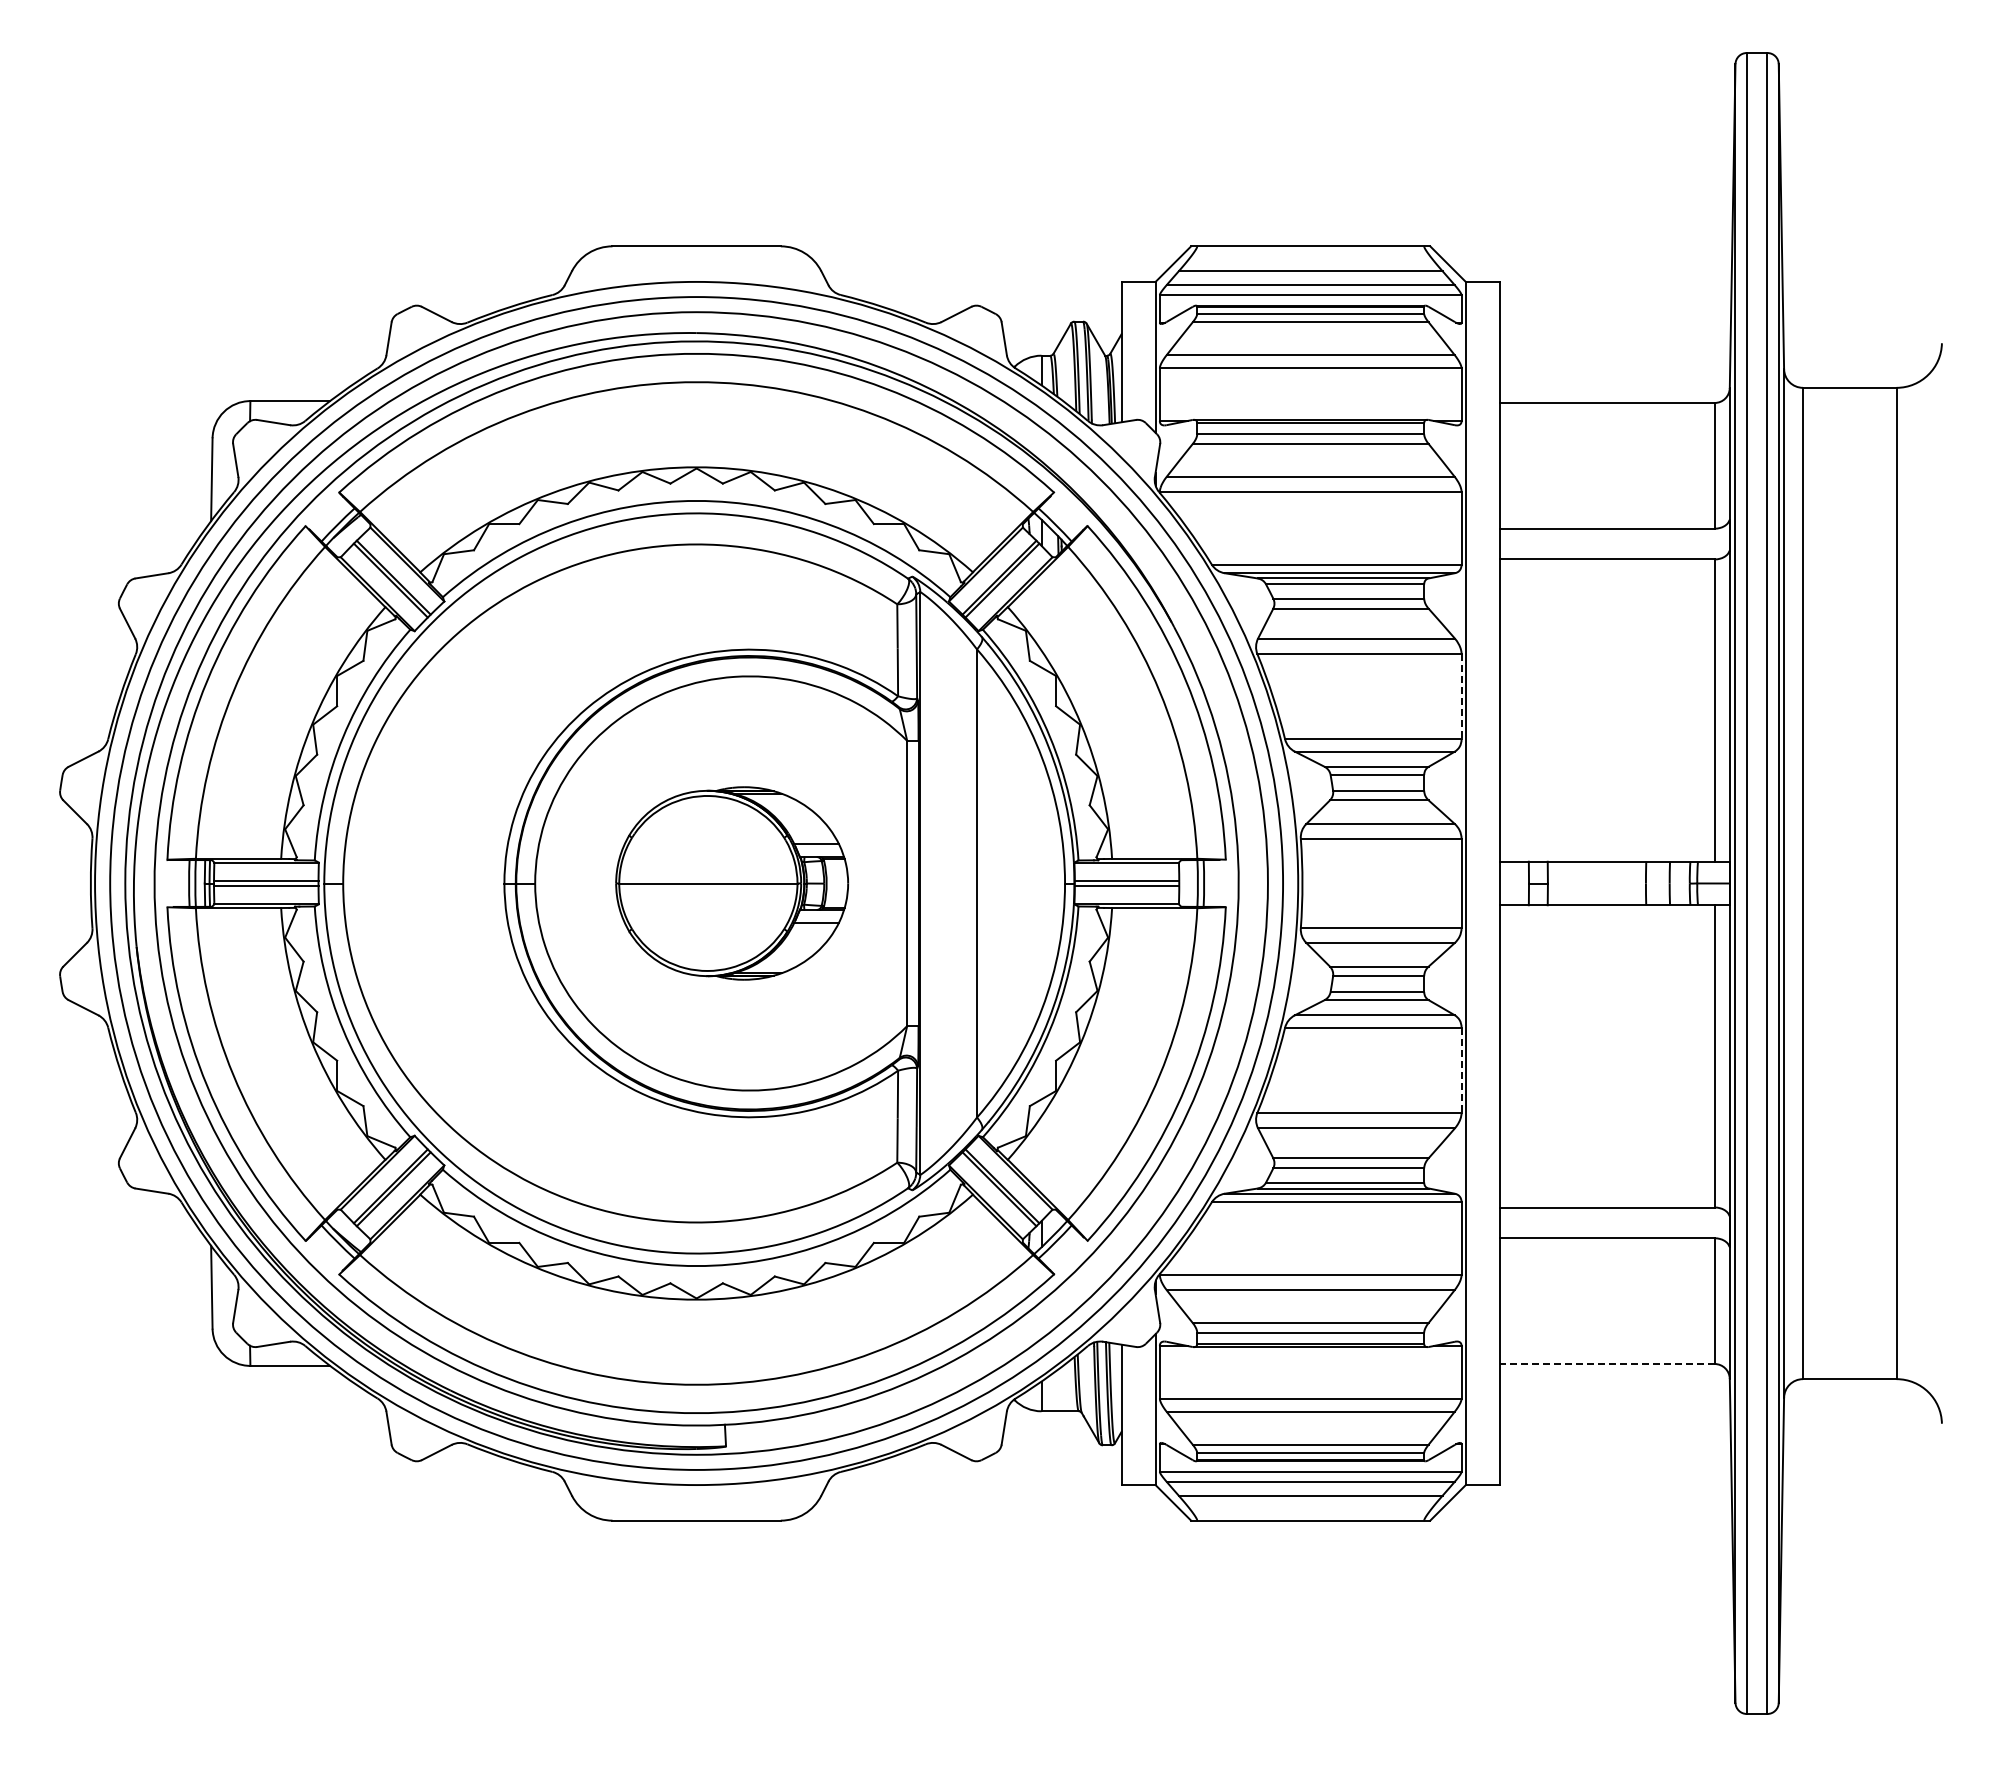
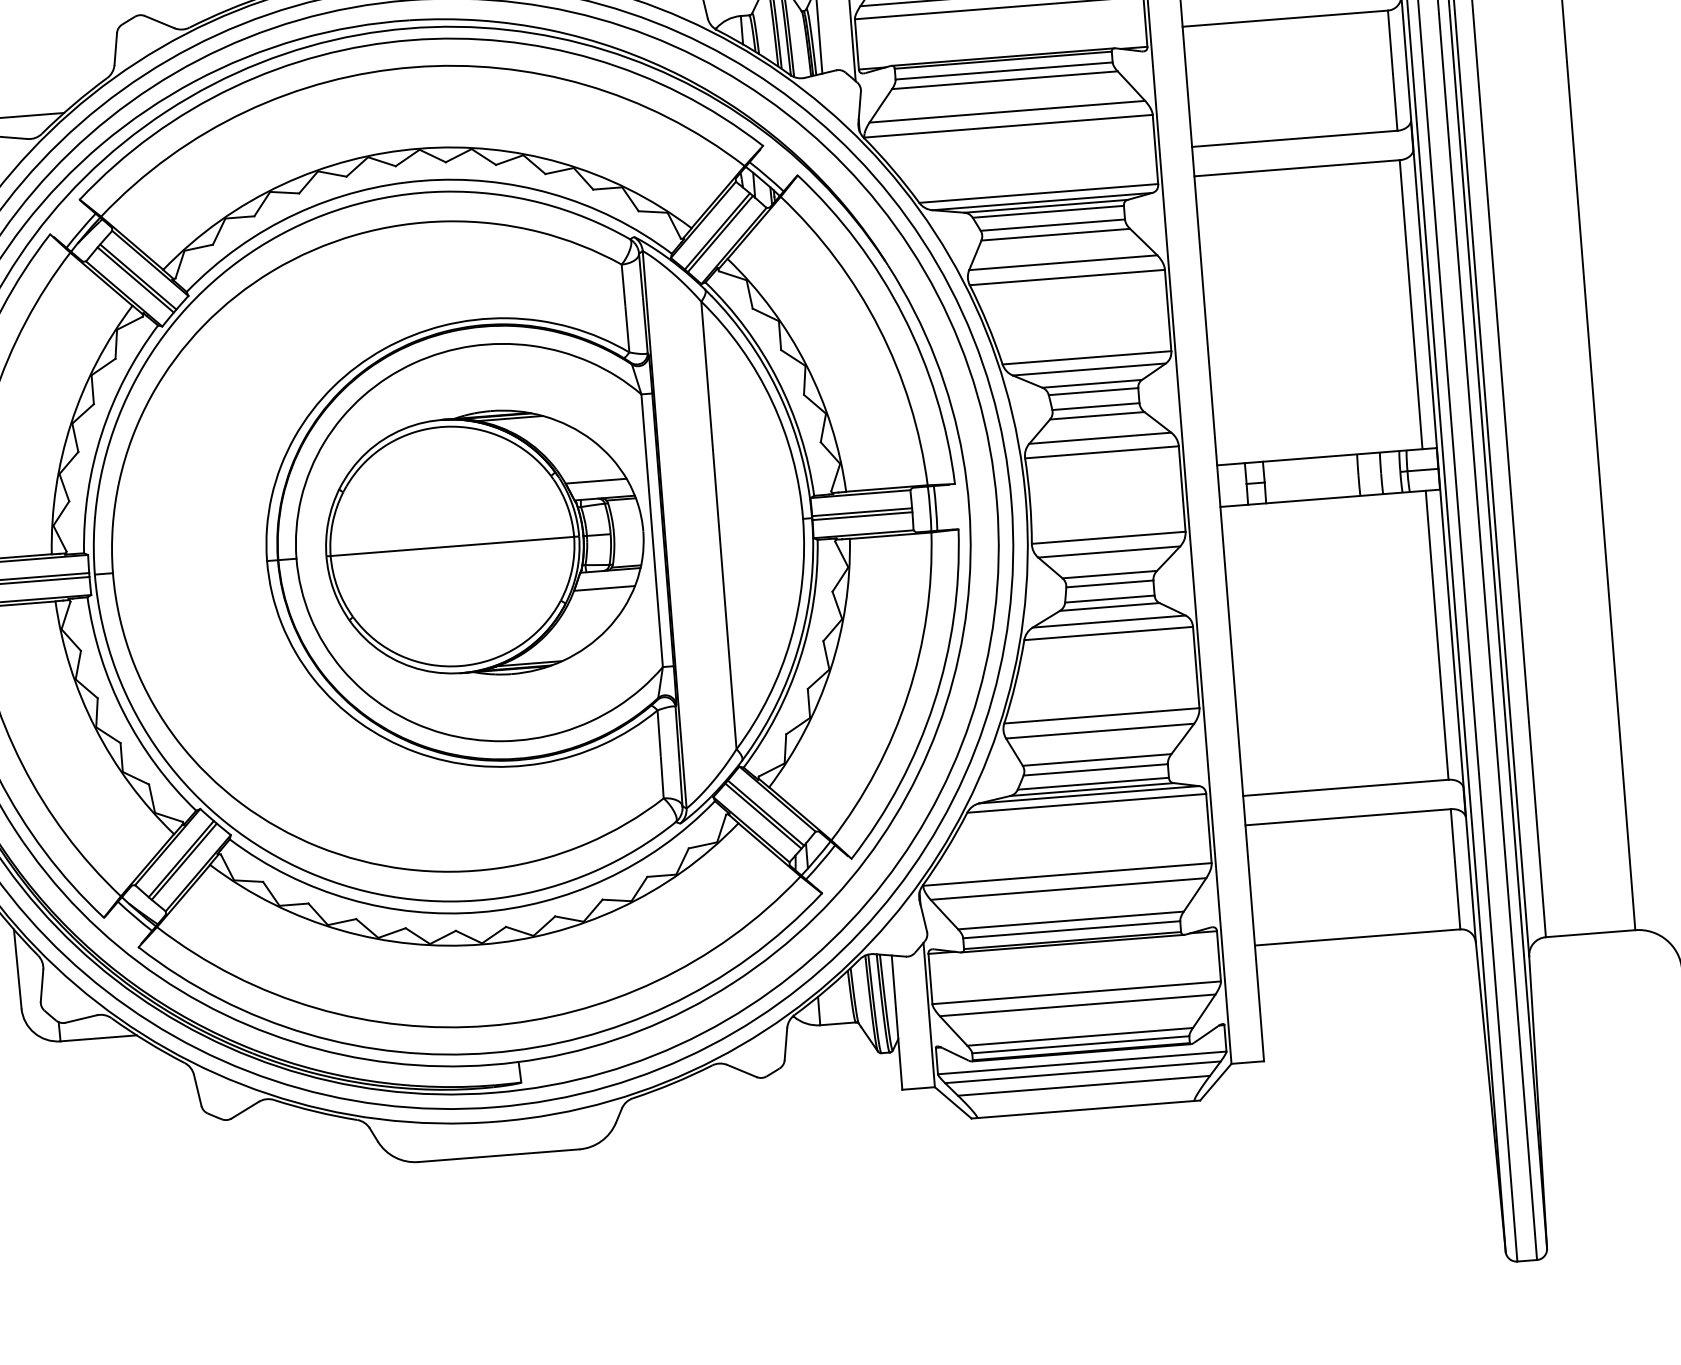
line: (1461, 696) -> (1168, 310), dashed -> solid
part: (731, 883) -> (484, 543), size x1.43
line: (1461, 1070) -> (1196, 667), dashed -> solid
line: (1606, 1364) -> (1356, 937), dashed -> solid

